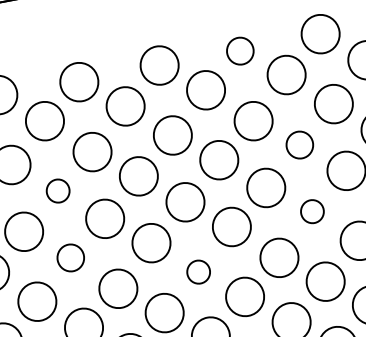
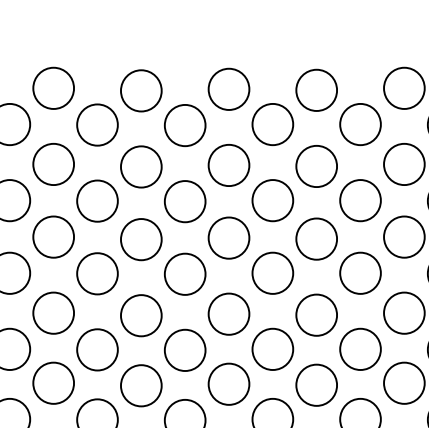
part: (240, 50) -> (316, 89), size x1.43
part: (299, 144) -> (360, 200), size x1.43
part: (58, 190) -> (97, 200), size x1.67
part: (312, 211) -> (360, 272), size x1.67
part: (70, 257) -> (97, 273), size x1.43
part: (198, 271) -> (228, 313), size x1.67

